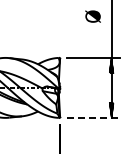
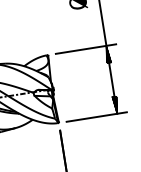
line: (93, 117) -> (96, 116), dashed -> solid

